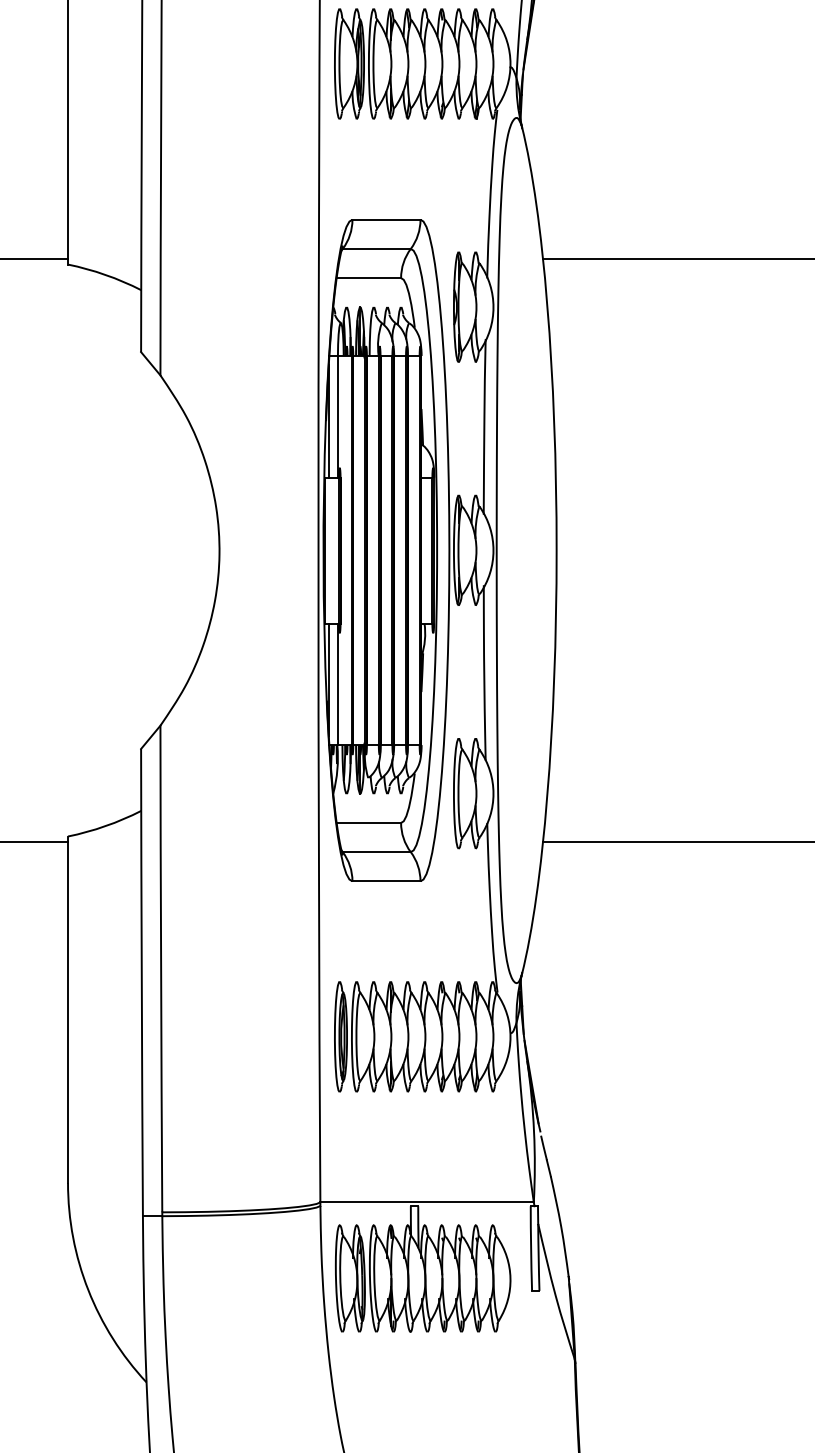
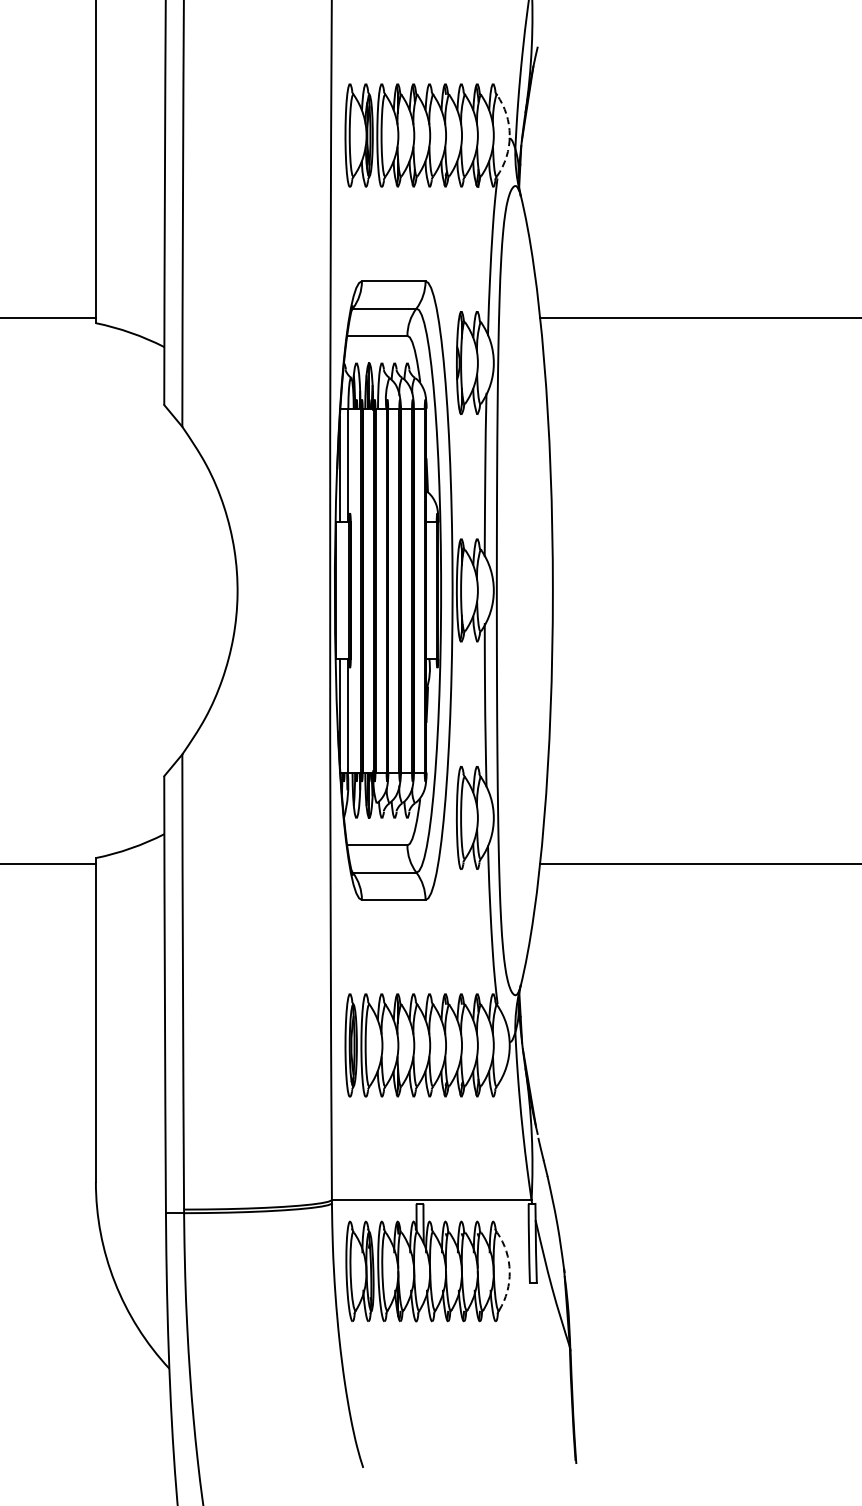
arc: (510, 63) -> (509, 135), solid -> dashed
arc: (510, 1278) -> (509, 1271), solid -> dashed

